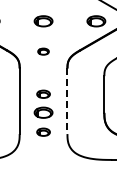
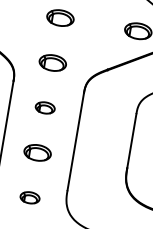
part: (43, 51) -> (52, 62), size x1.67
part: (43, 93) -> (45, 106), moved
line: (67, 101) -> (75, 142), dashed -> solid
part: (43, 131) -> (30, 196), moved

